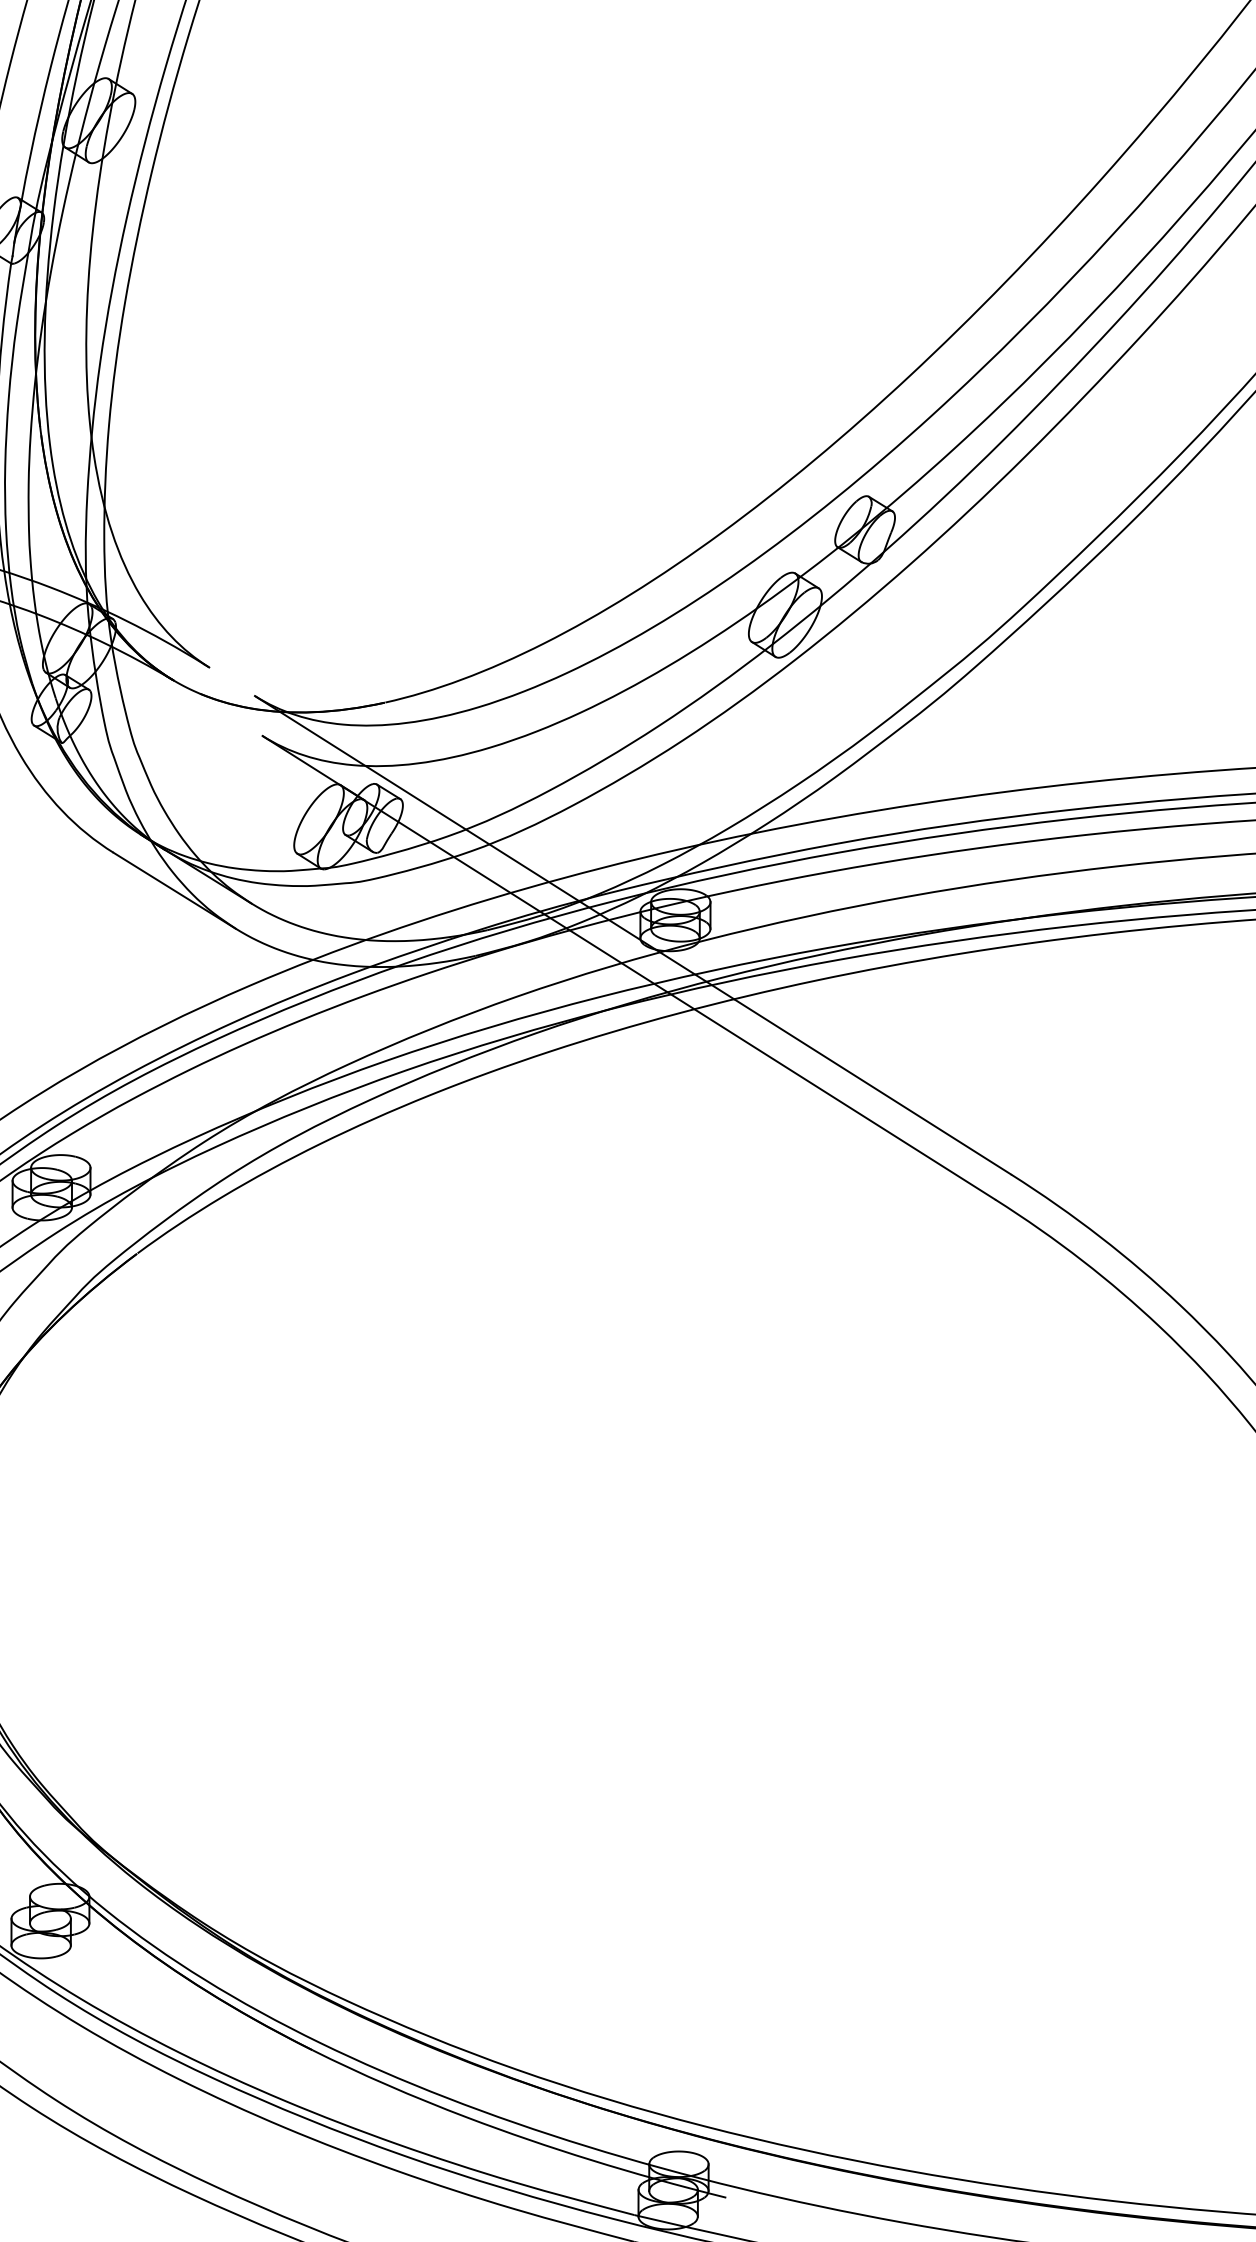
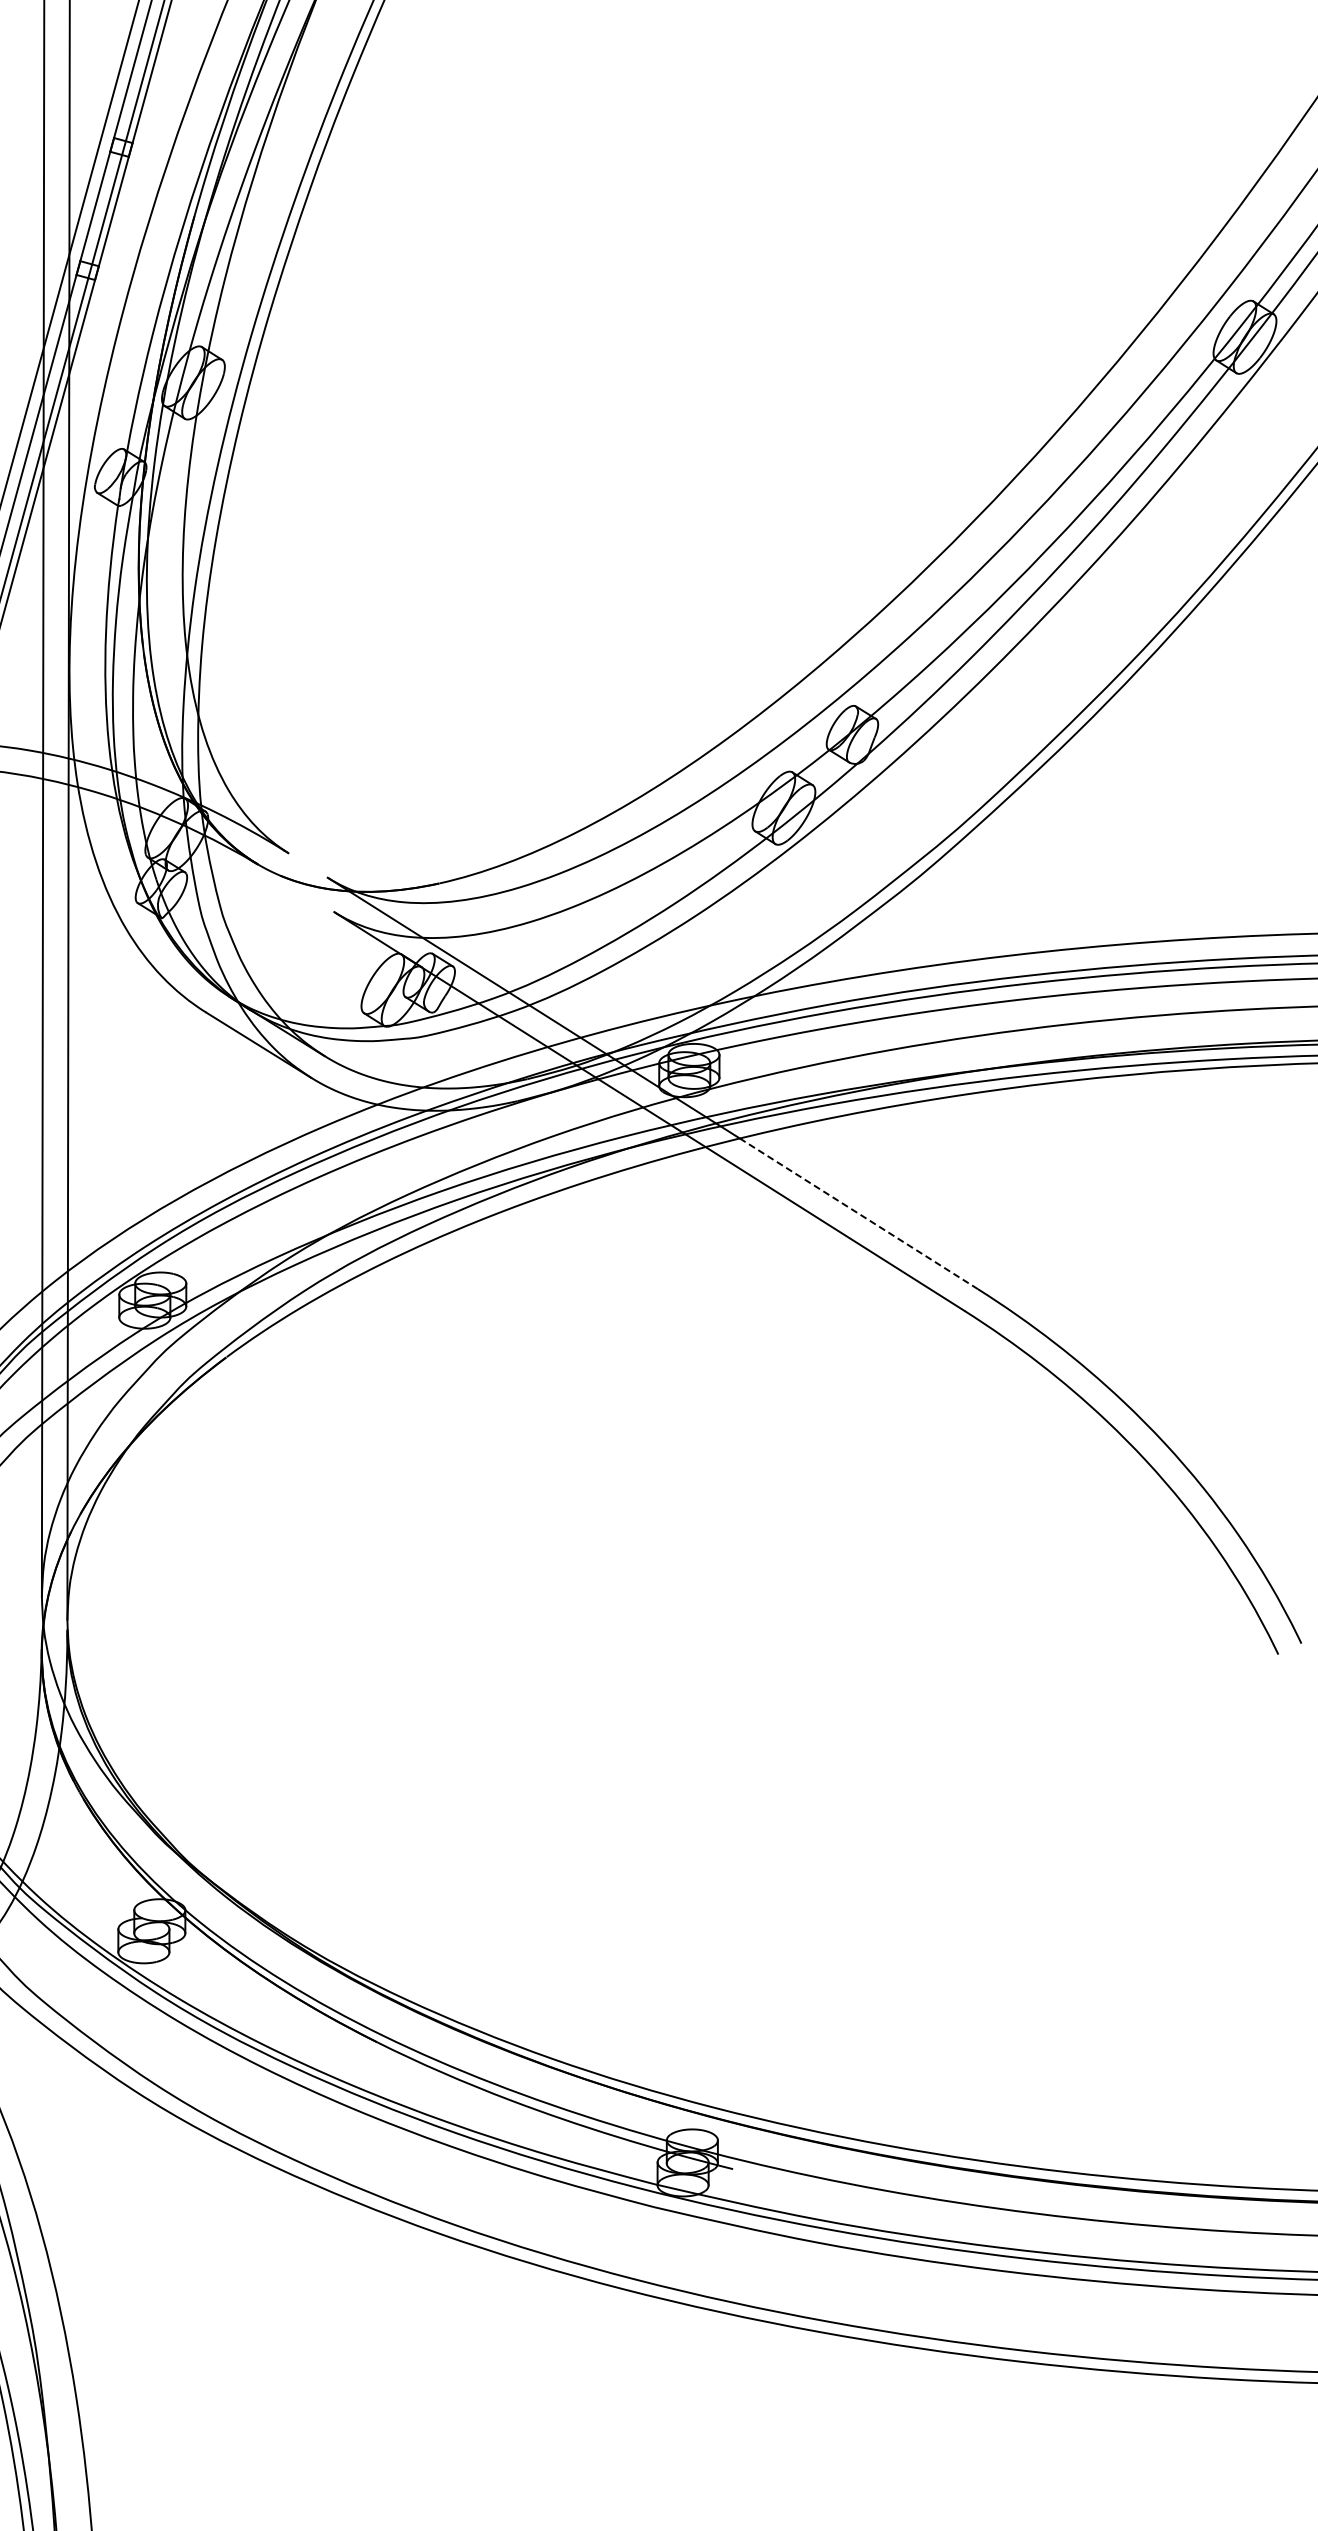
line: (872, 1086) -> (858, 1213), solid -> dashed

